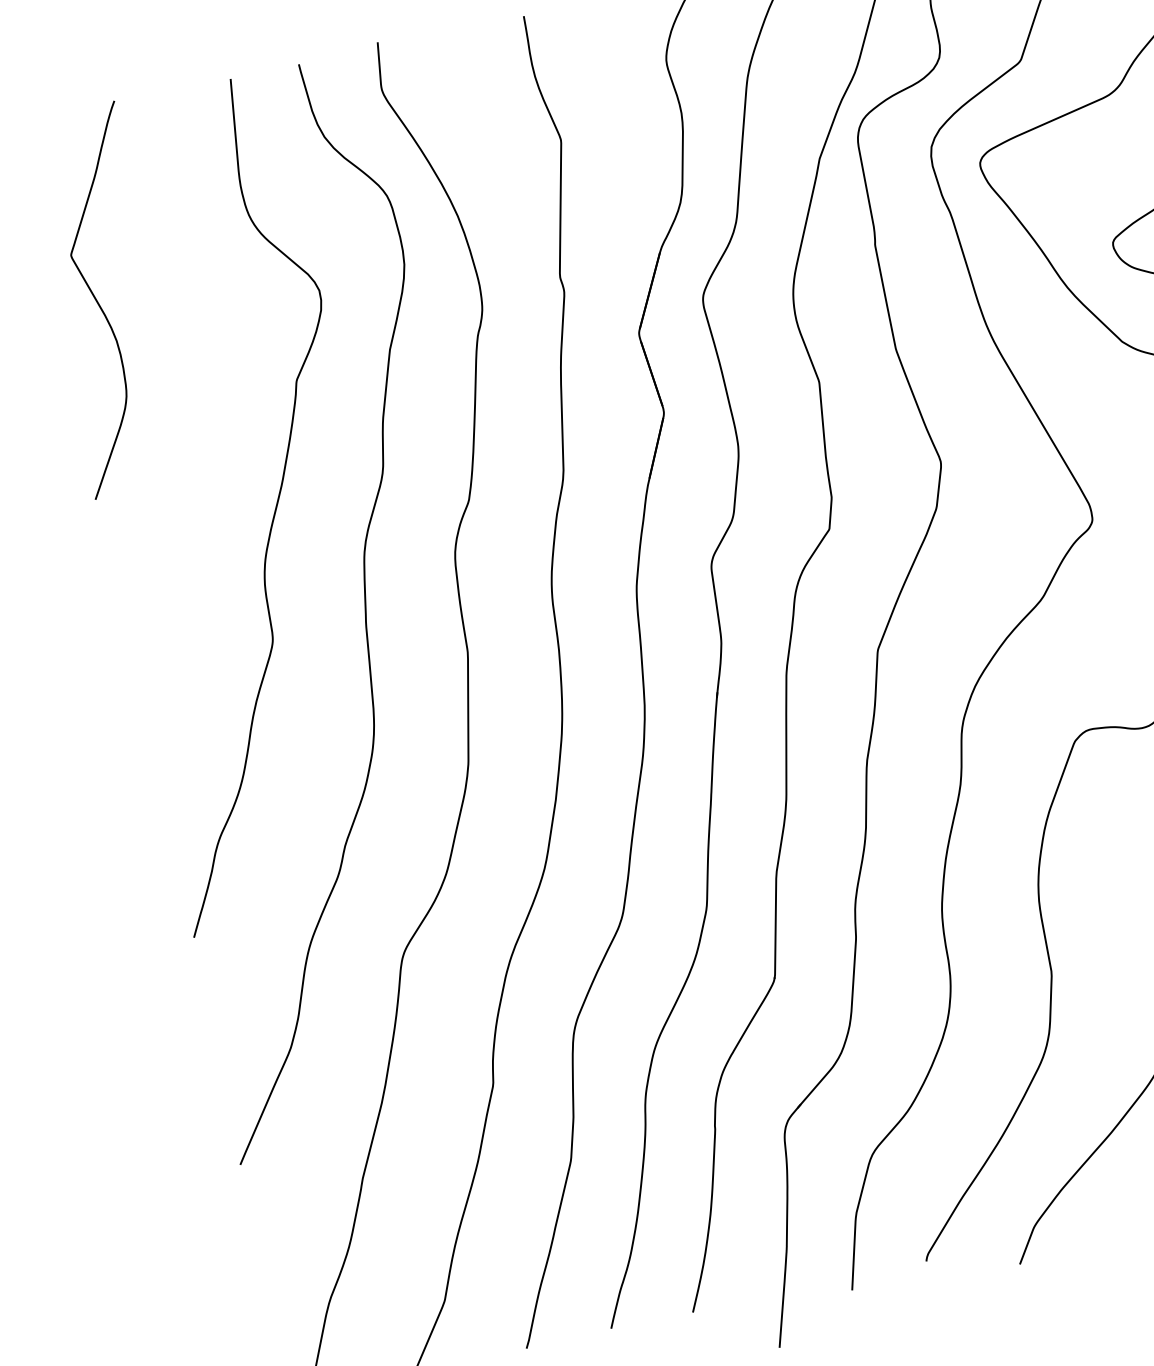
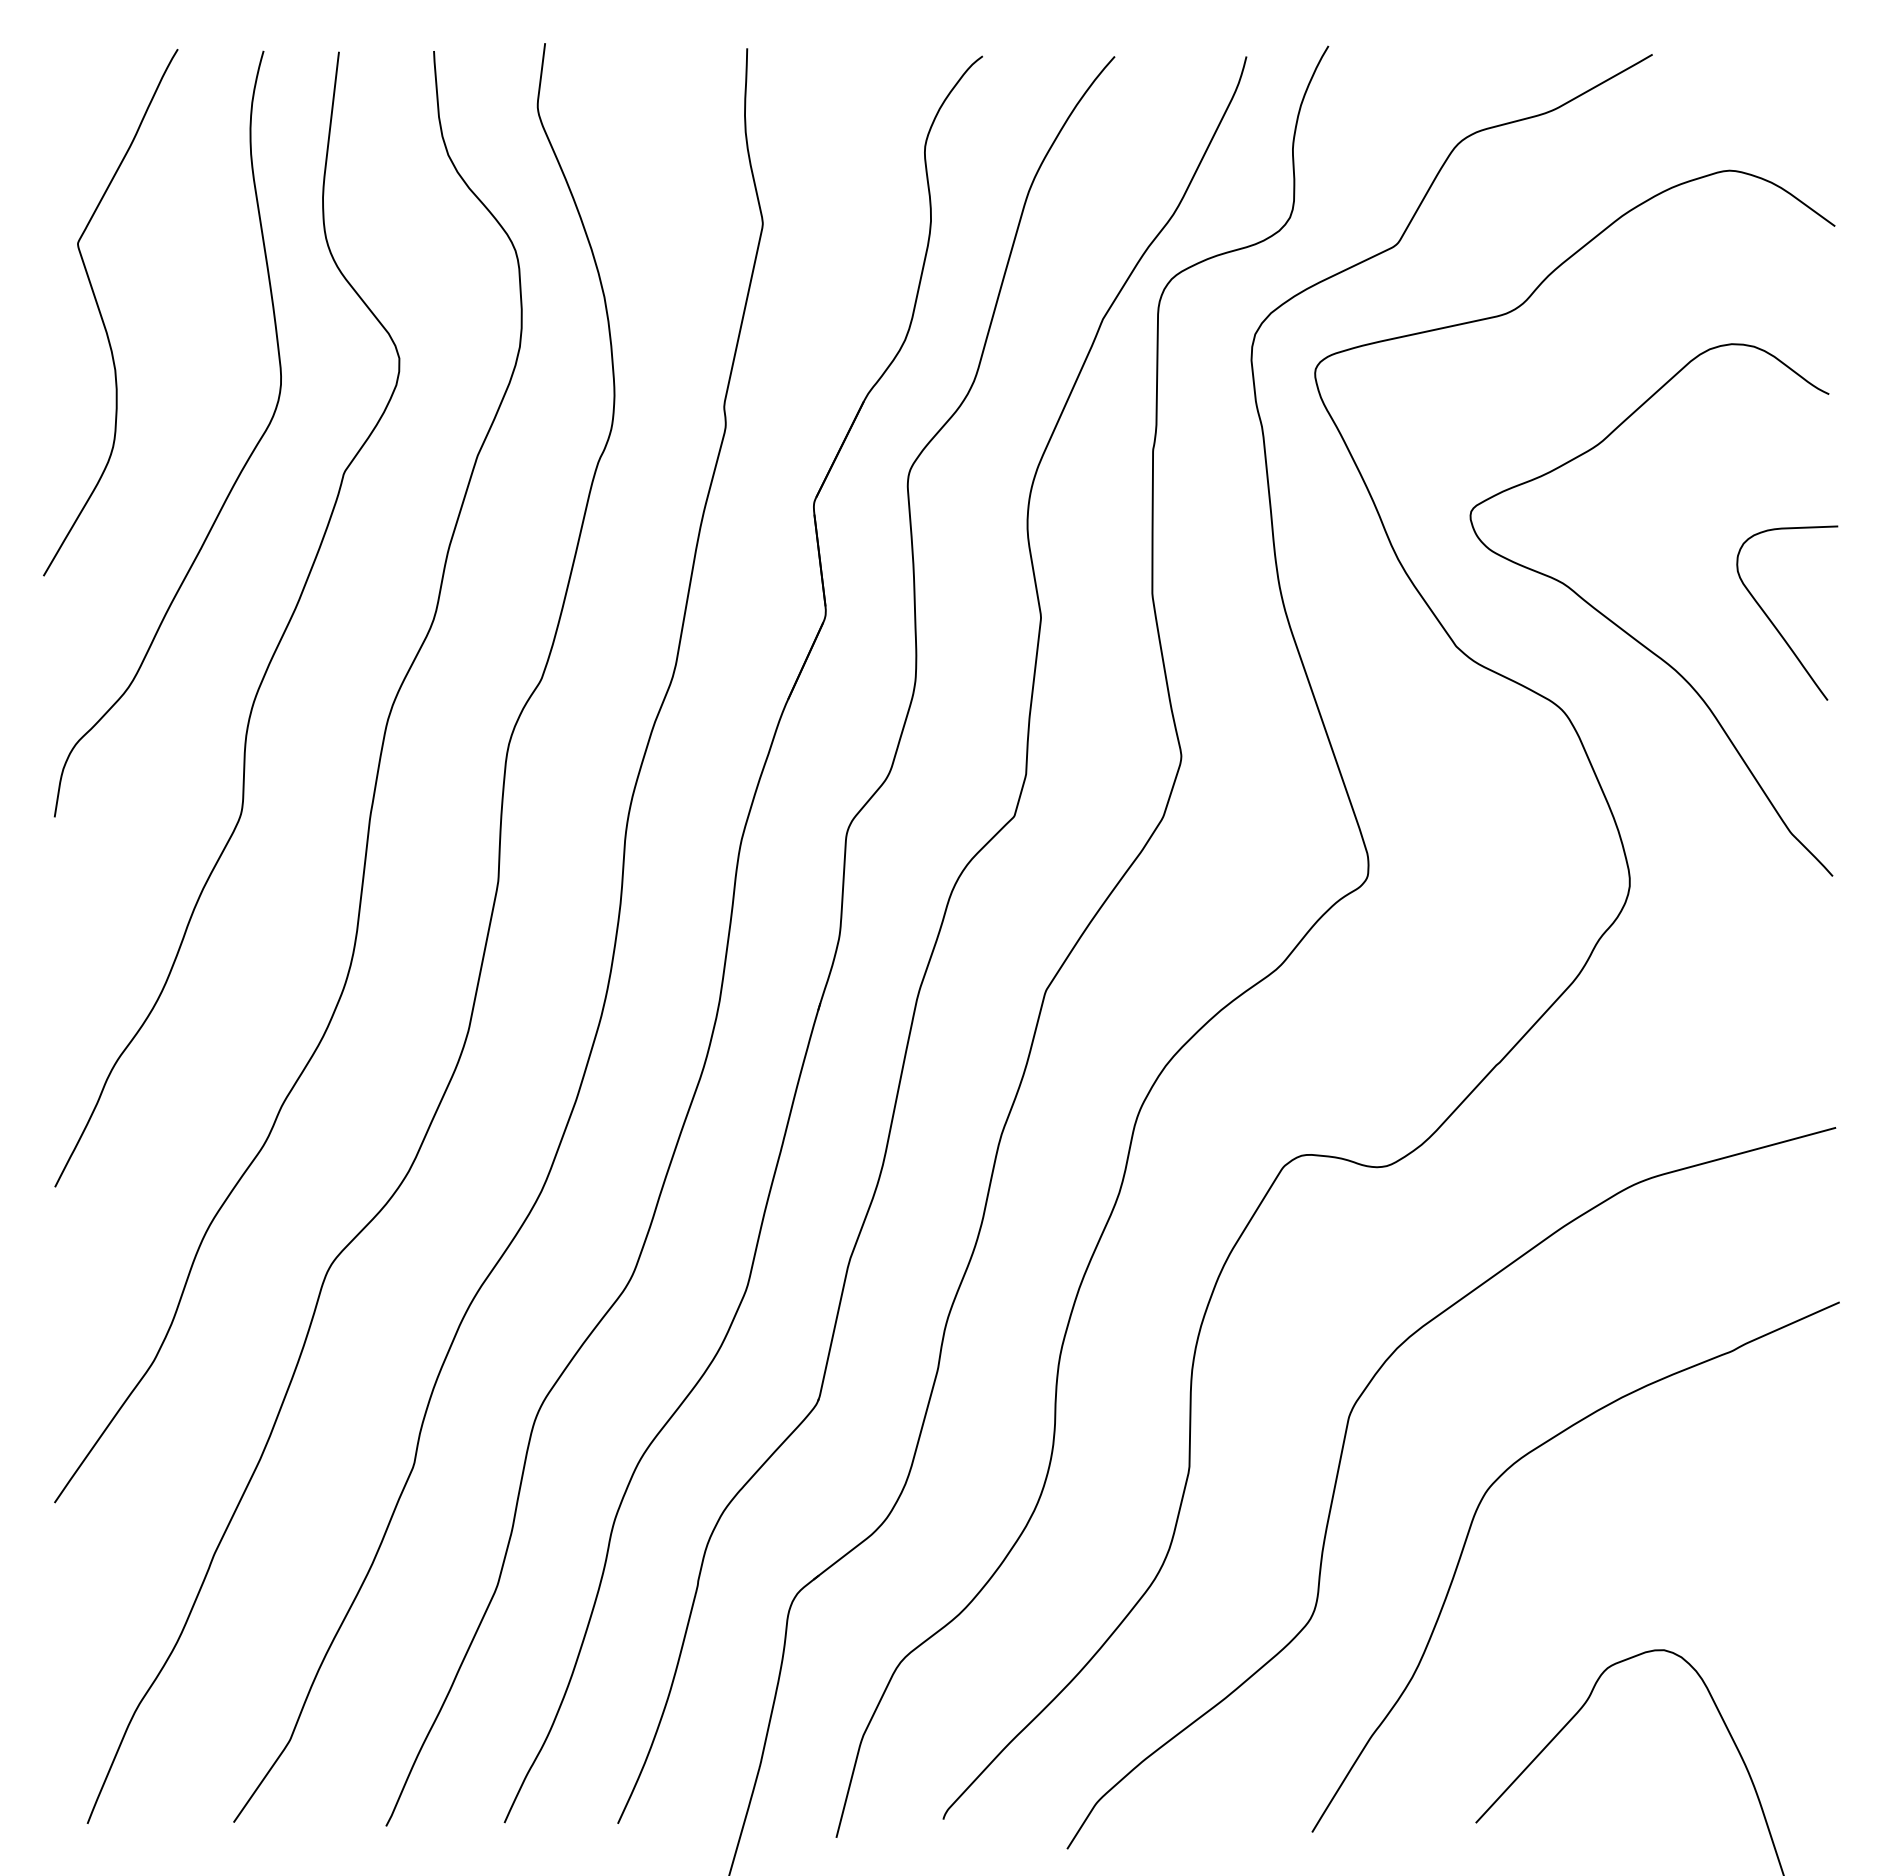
curve: (221, 396) -> (239, 472), added

